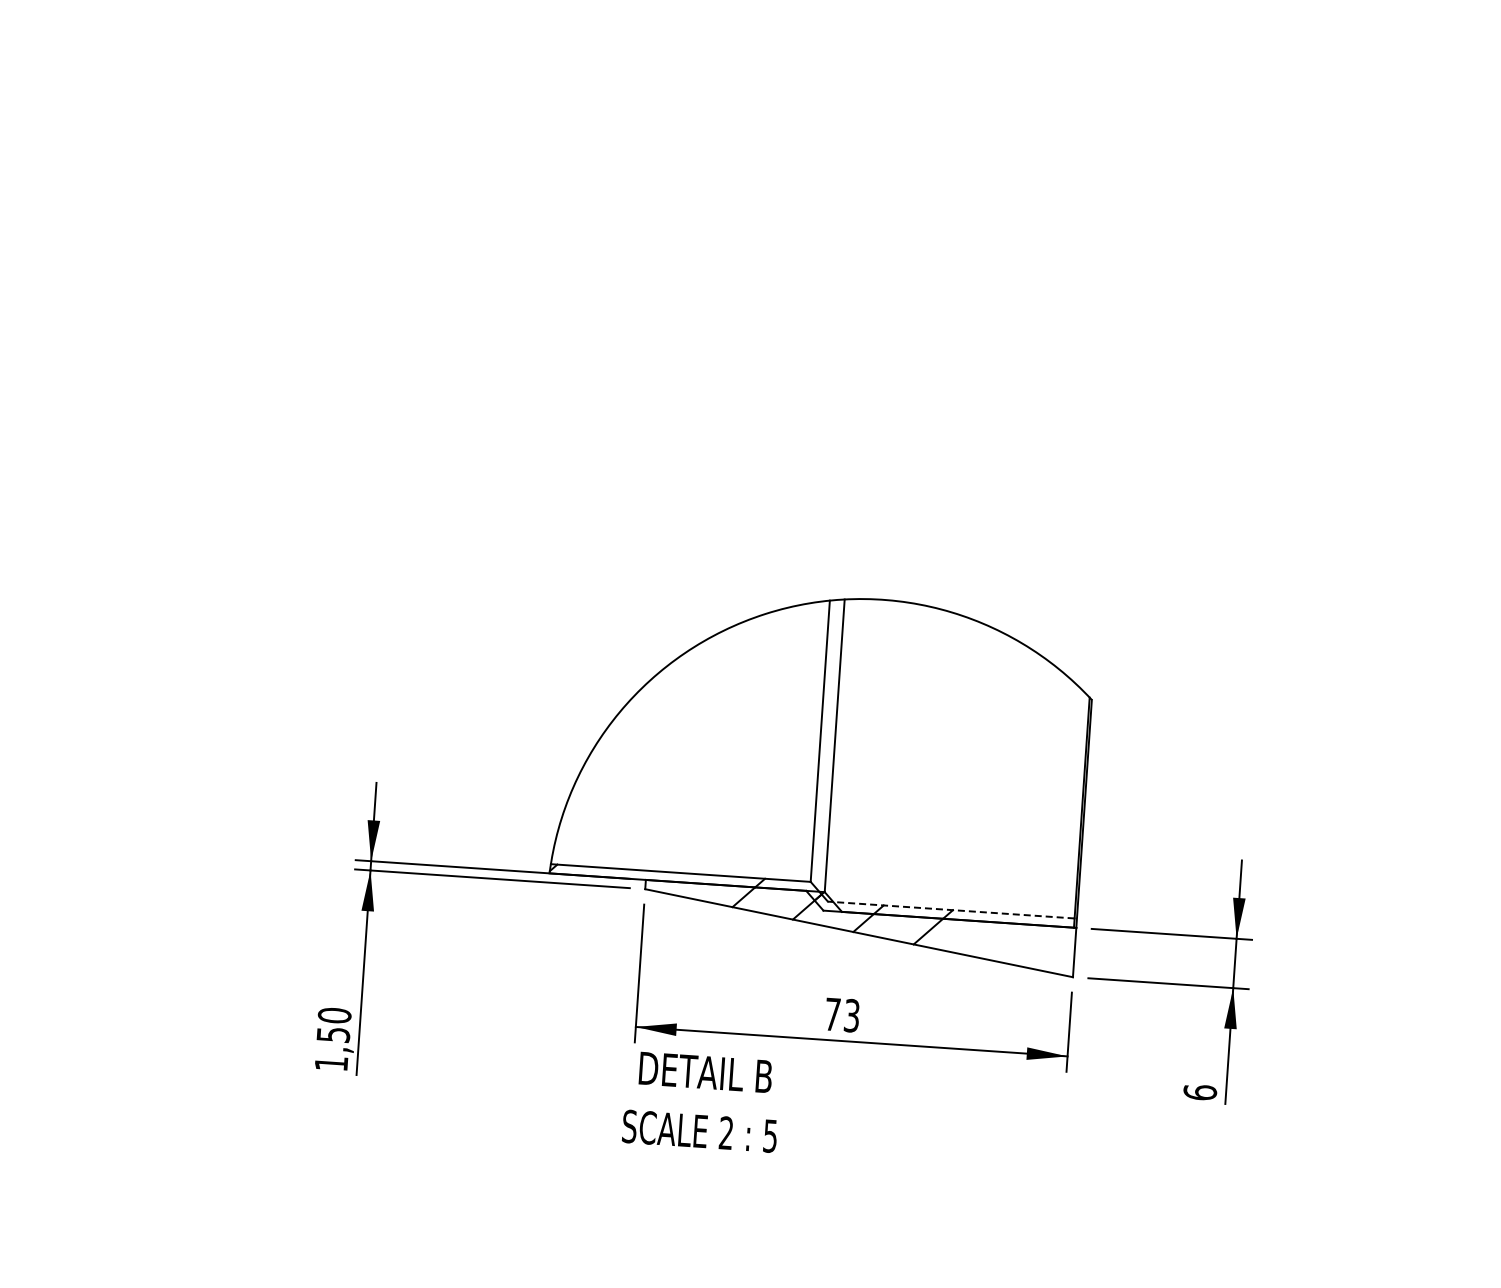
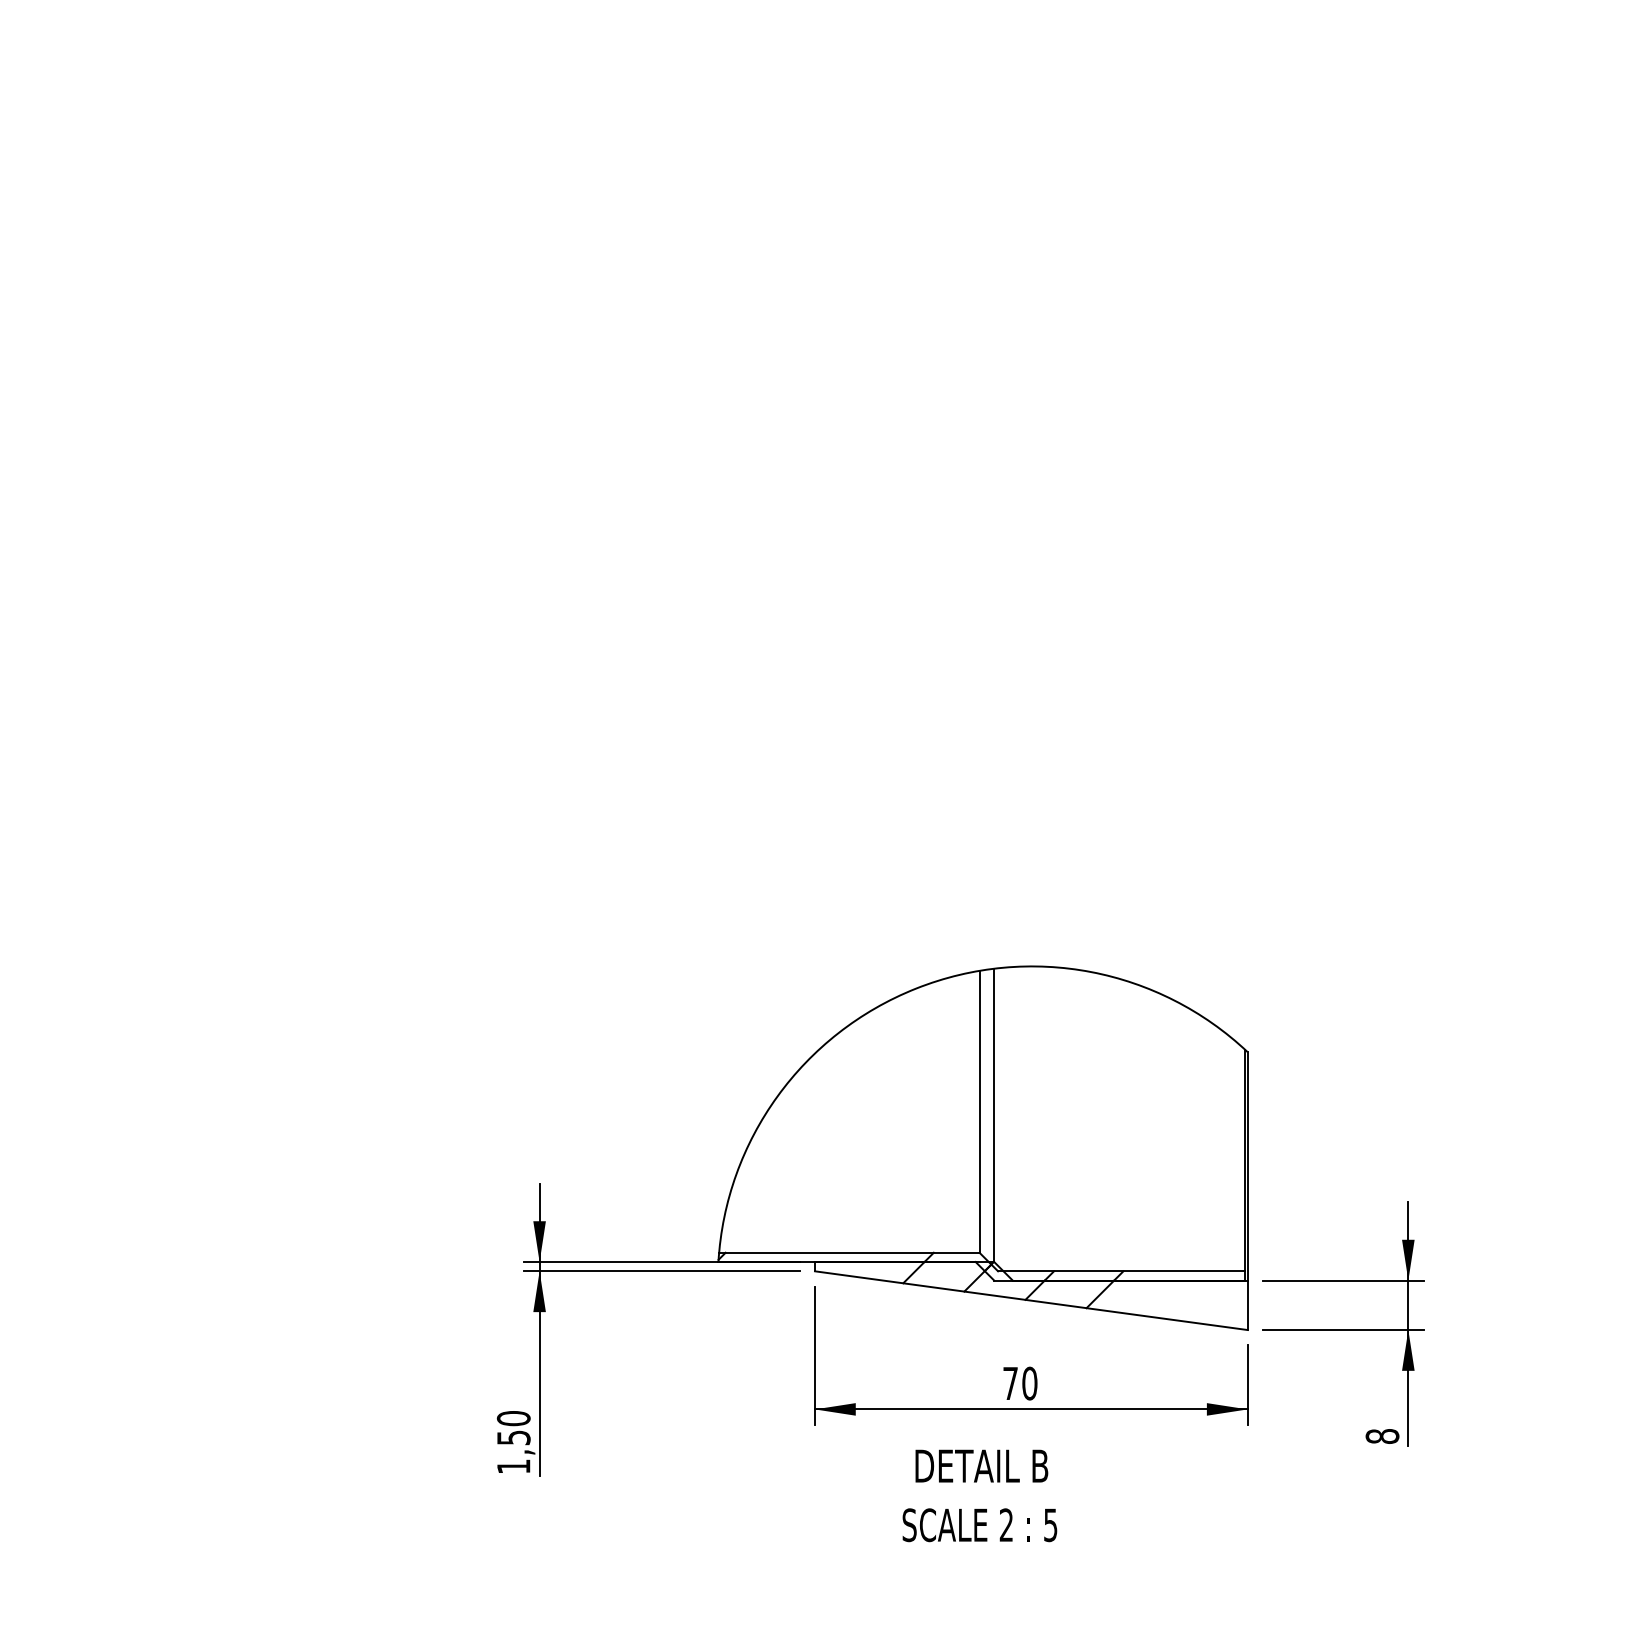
line: (951, 910) -> (1121, 1271), dashed -> solid
text: (851, 1015) -> (1029, 1383), 73 -> 70
text: (1200, 1091) -> (1382, 1435), 6 -> 8
text: (701, 1101) -> (979, 1495), moved

